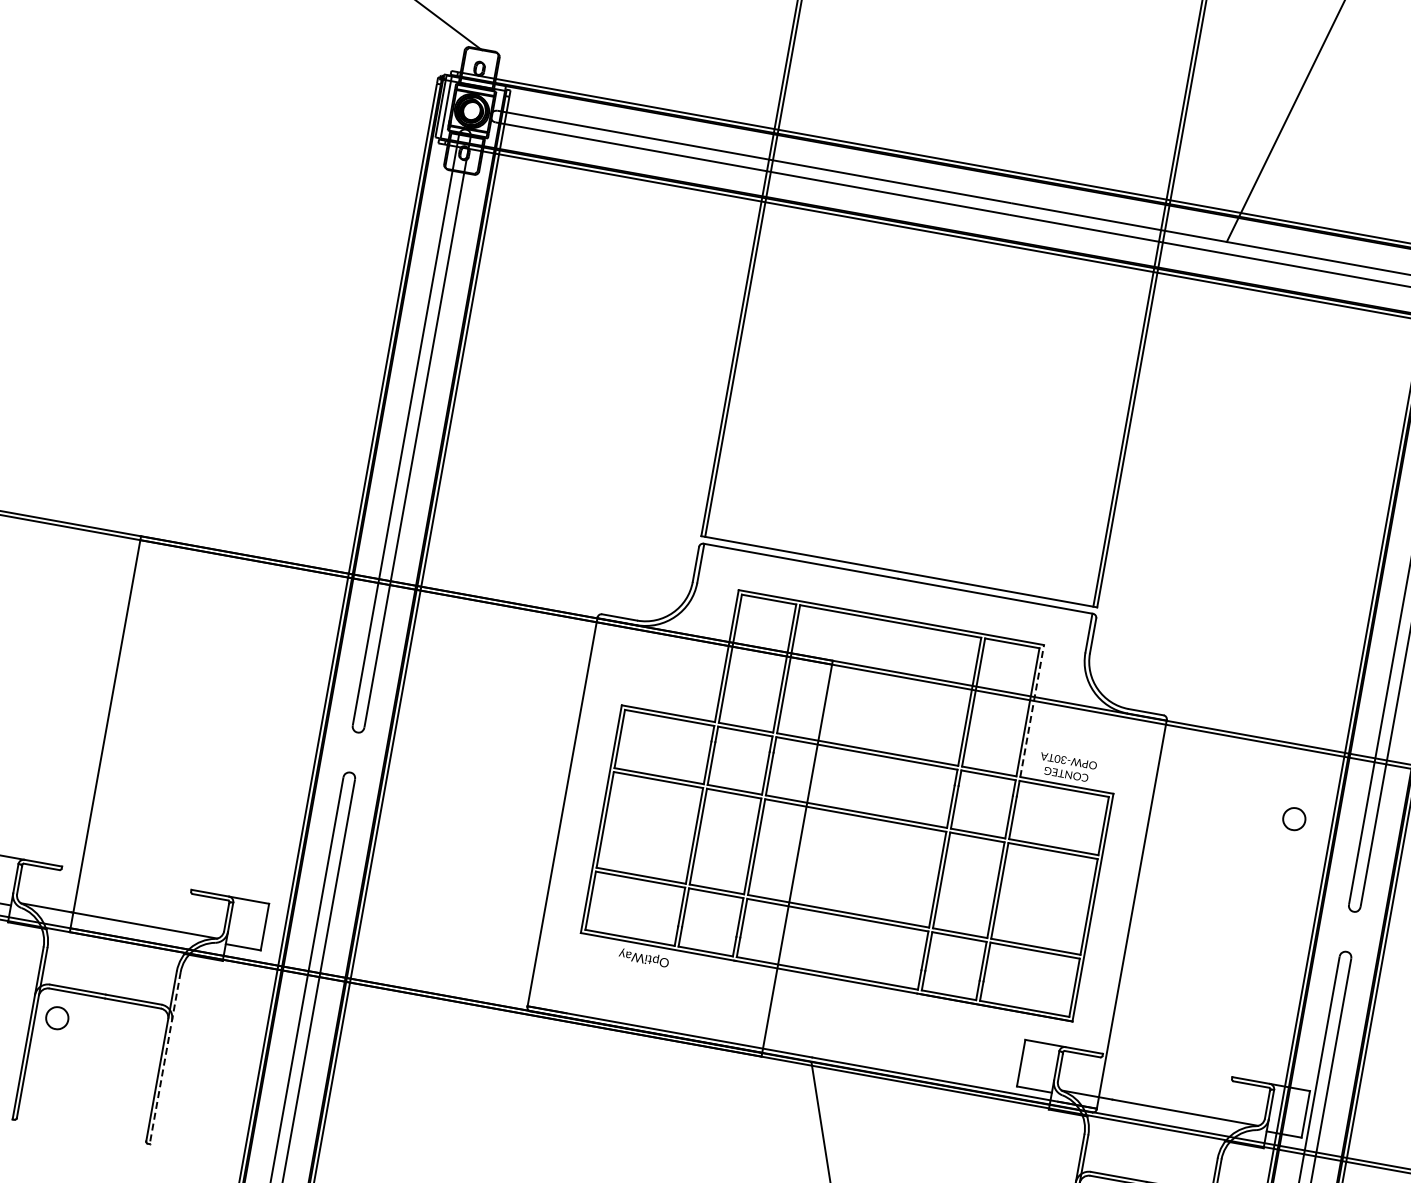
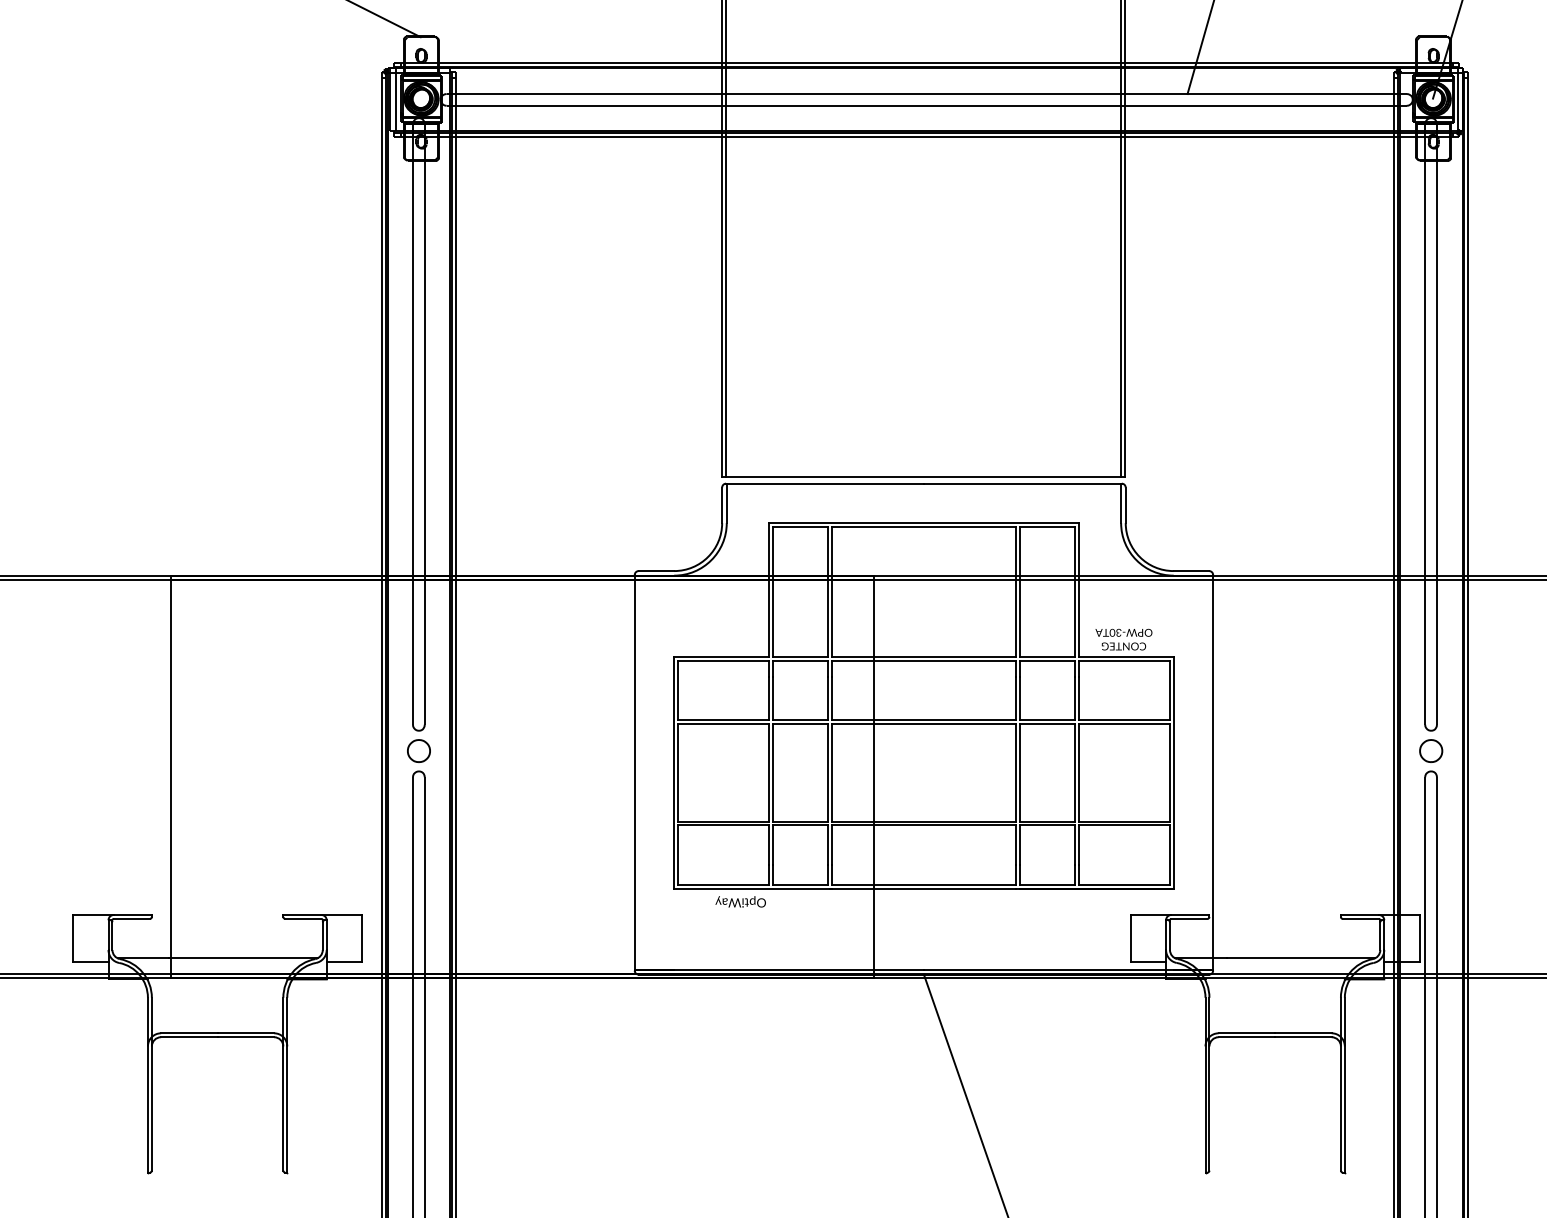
line: (1032, 710) -> (1079, 589), dashed -> solid
part: (1294, 818) -> (1431, 750), moved
part: (56, 1017) -> (418, 750), moved
line: (165, 1058) -> (287, 1085), dashed -> solid

